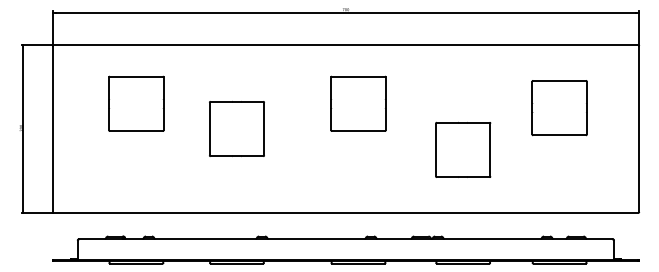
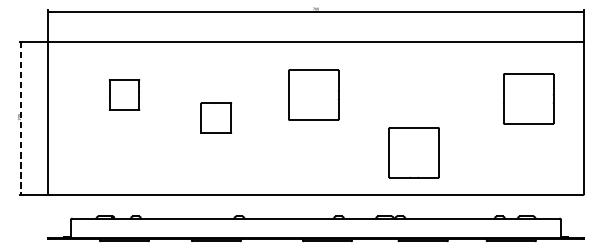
part: (136, 103) -> (124, 94), size x0.6
part: (358, 103) -> (313, 94), moved
part: (559, 108) -> (528, 99), moved
part: (236, 128) -> (215, 117), size x0.6
line: (23, 129) -> (21, 118), solid -> dashed
part: (463, 149) -> (414, 152), moved

